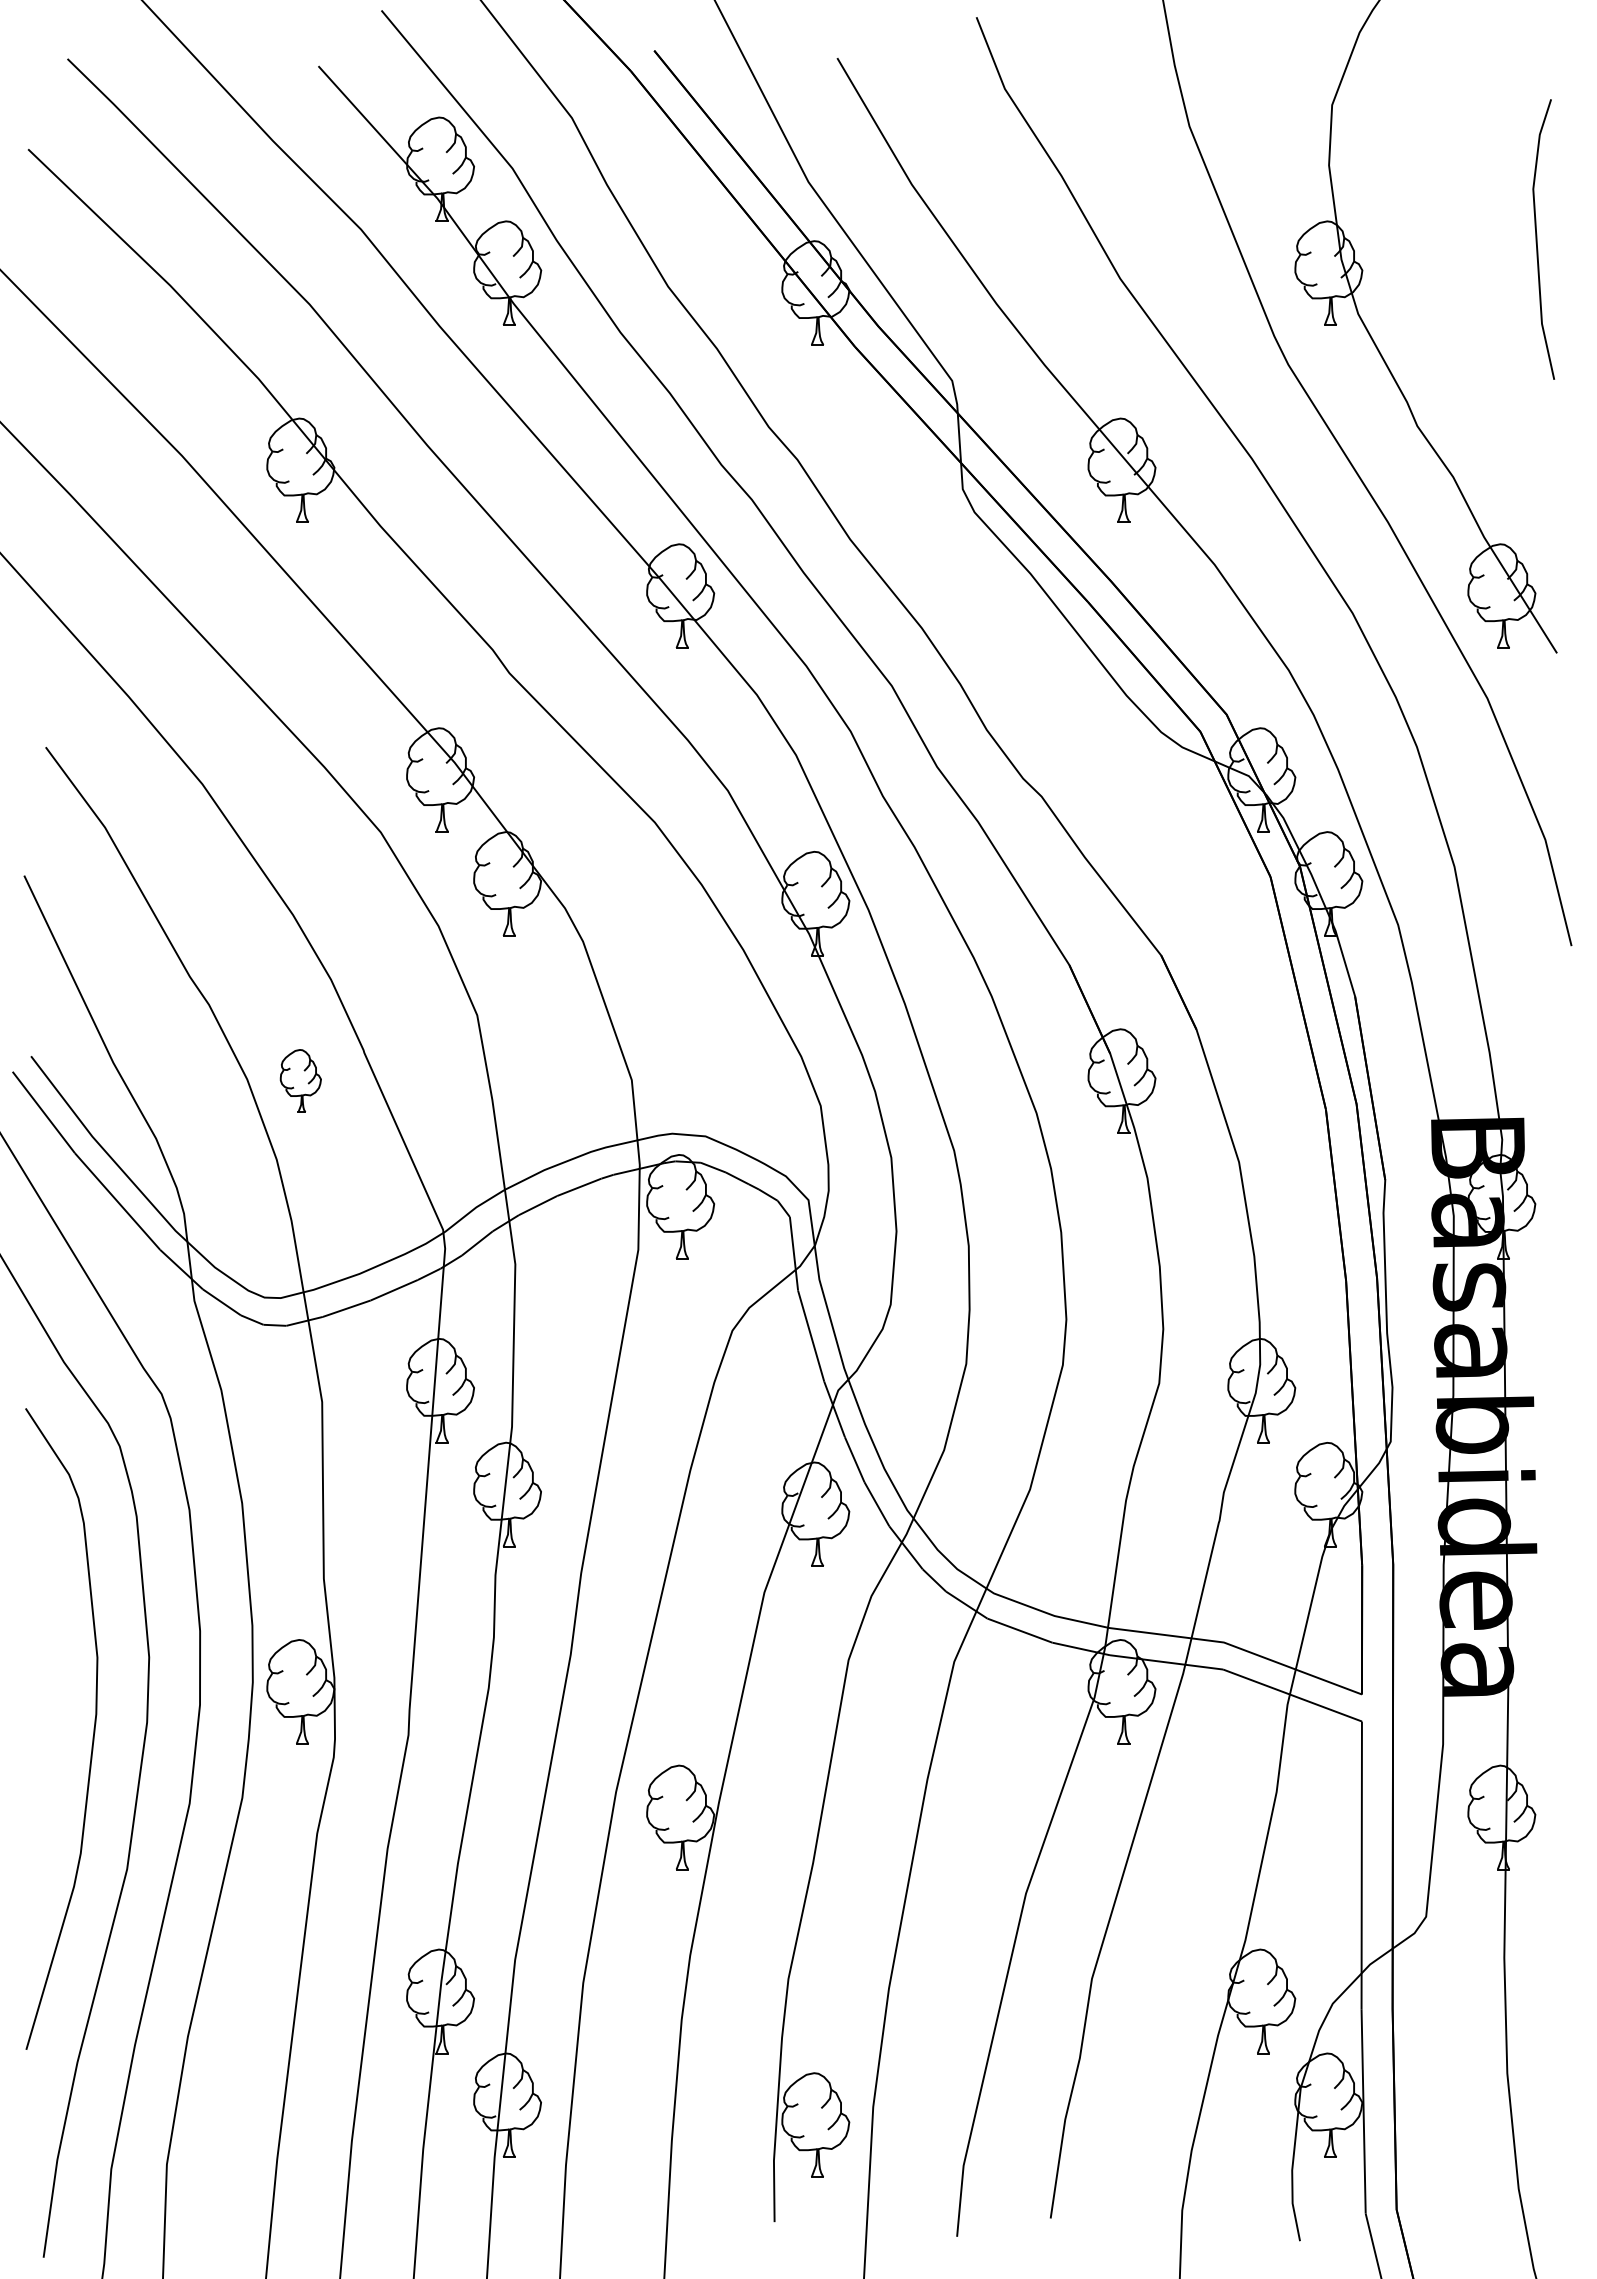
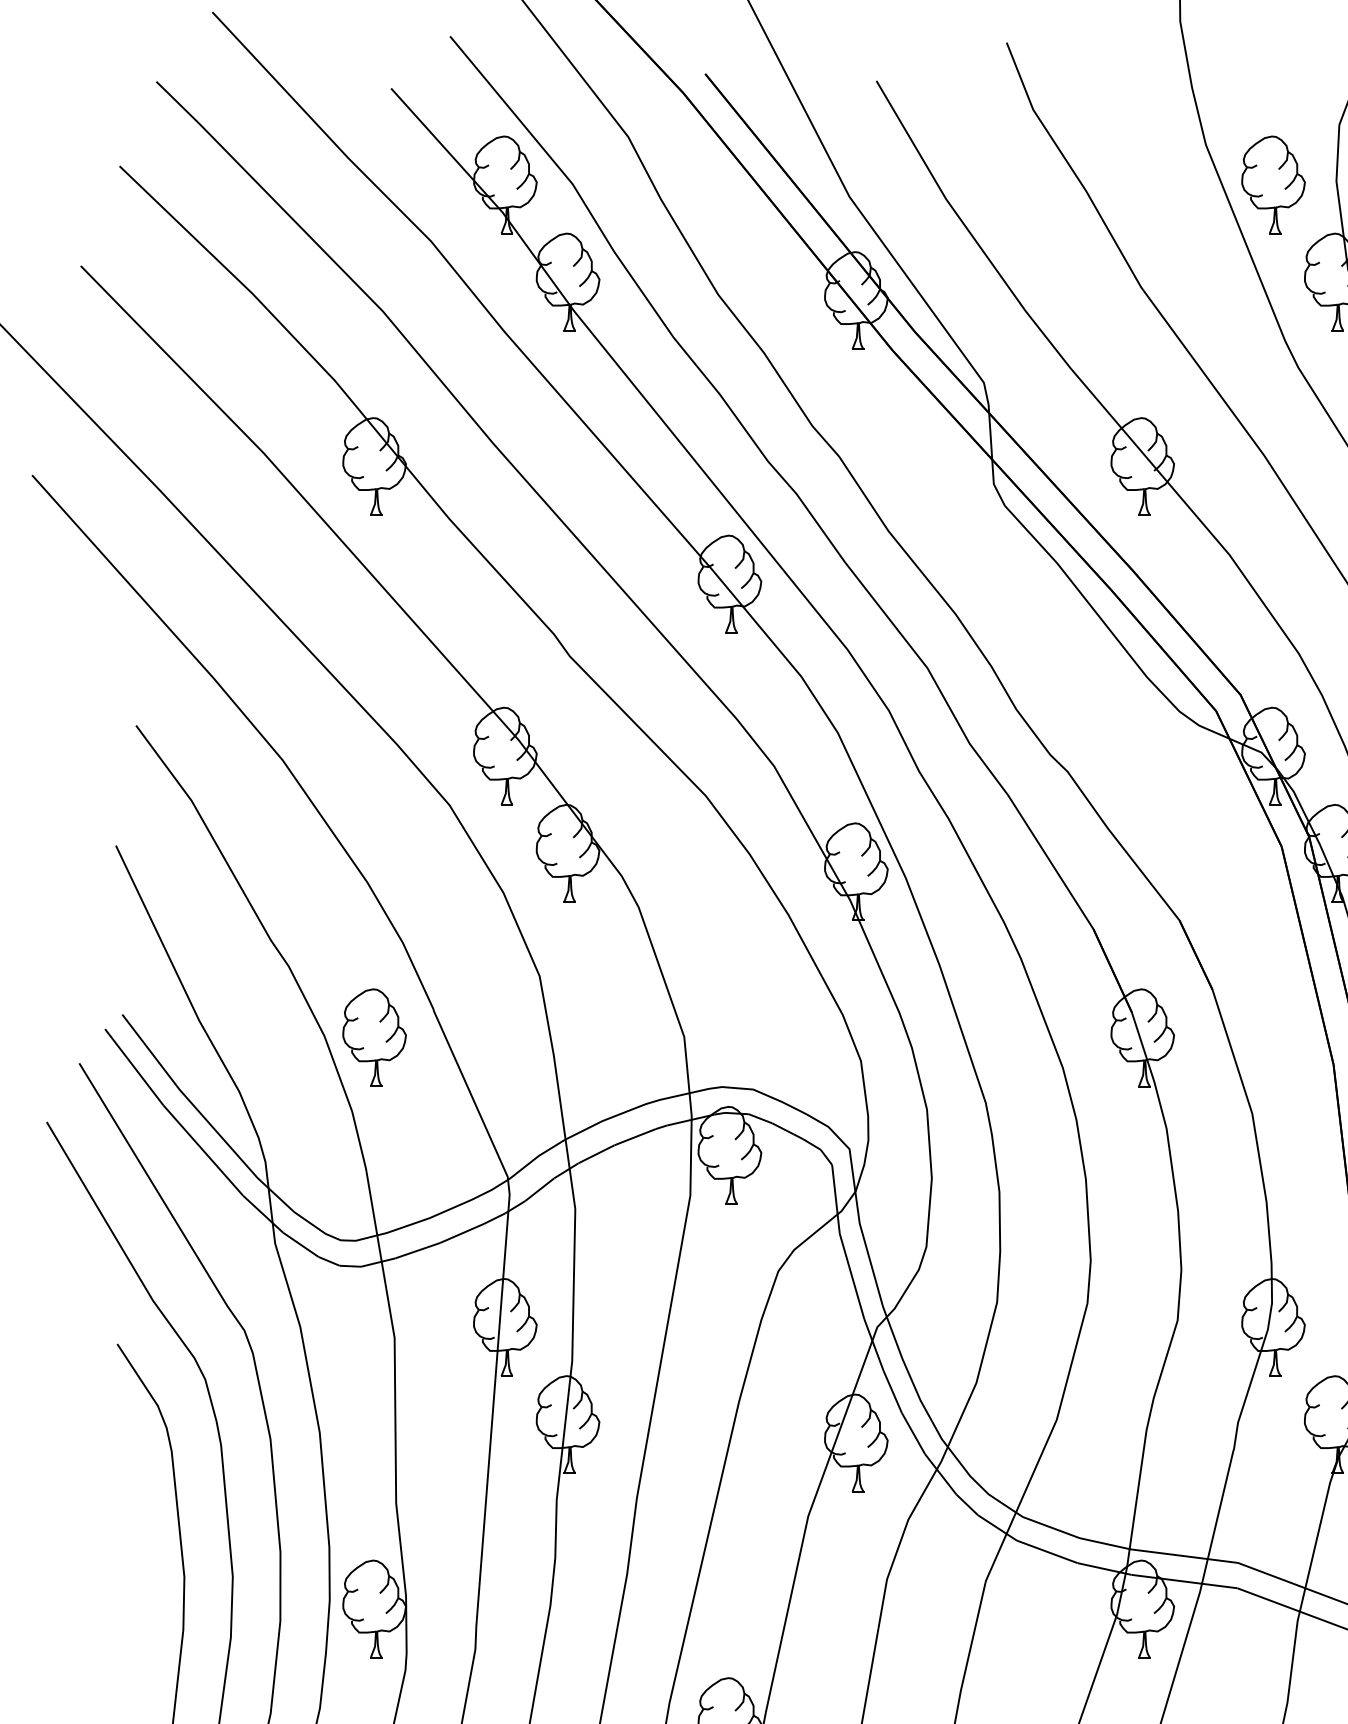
part: (1261, 168) -> (1273, 184), added
part: (300, 1080) -> (374, 1037), size x1.67

